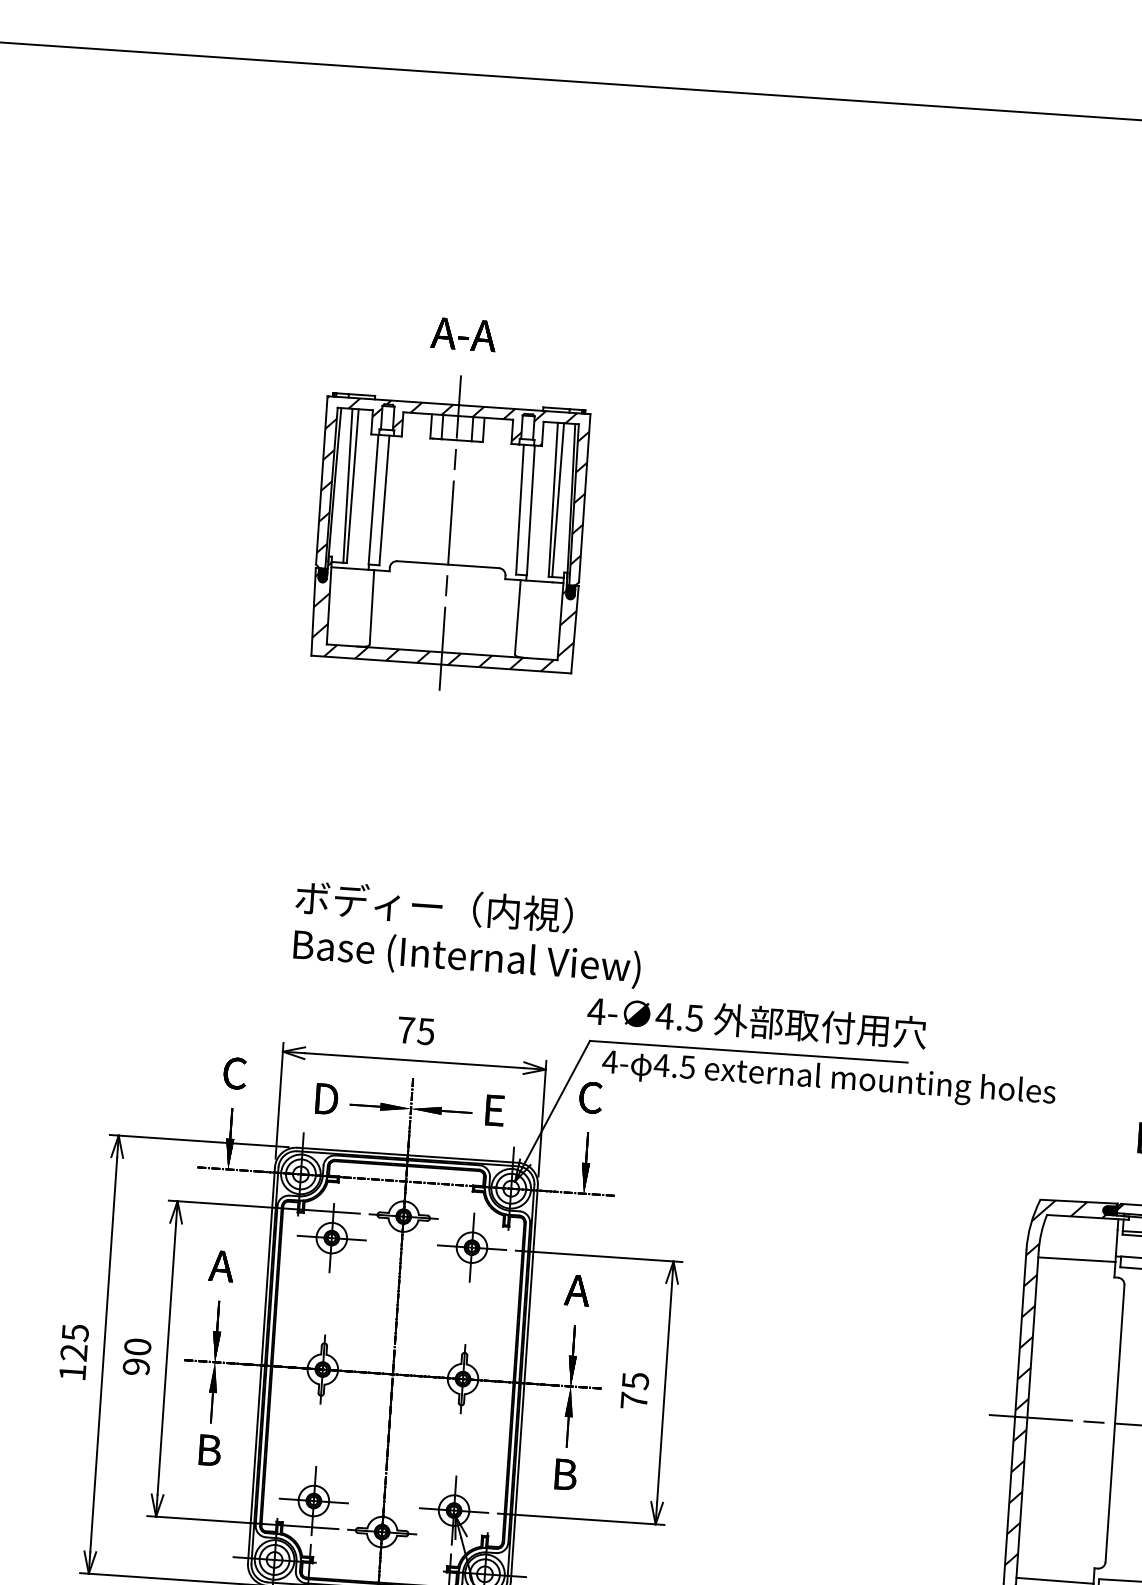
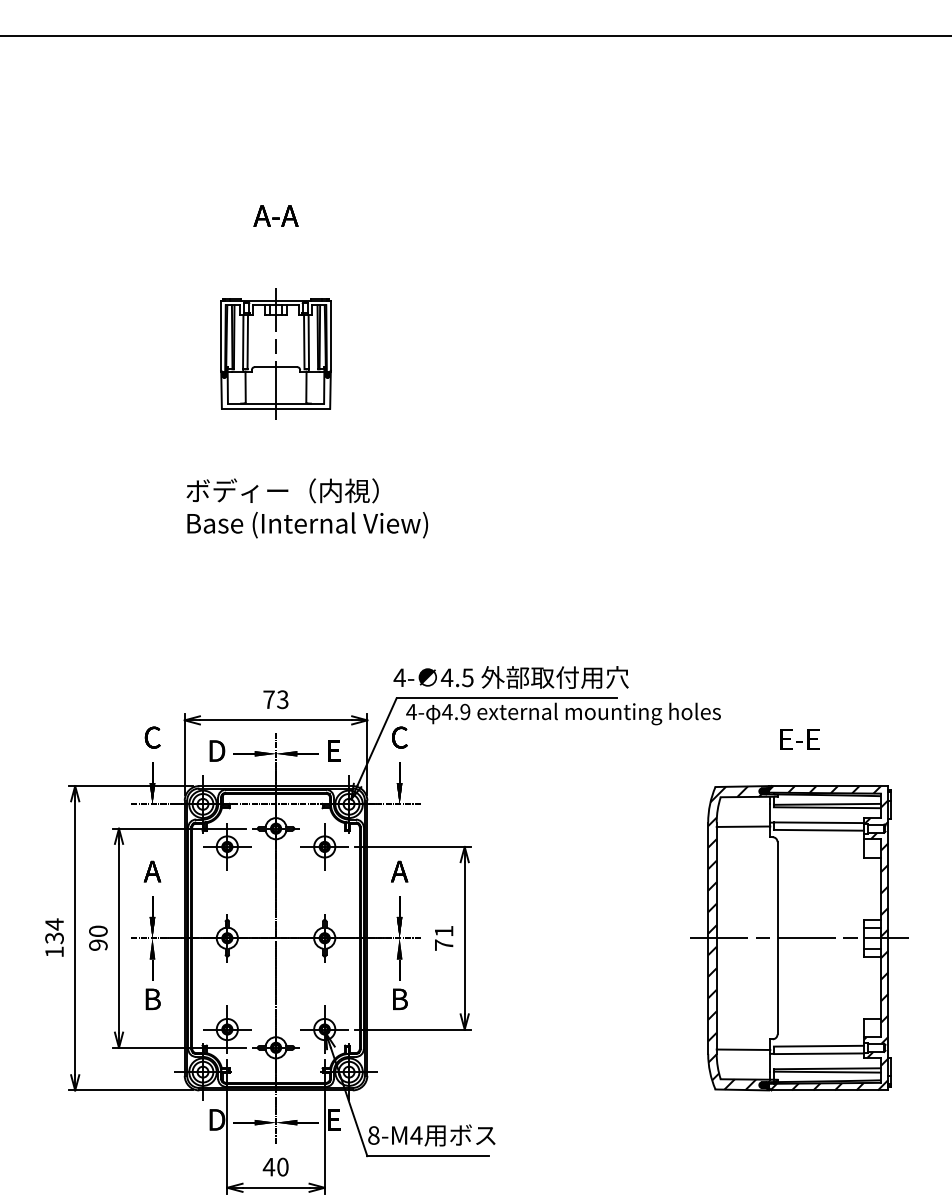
part: (449, 532) -> (275, 353), size x0.6
text: (466, 934) -> (306, 508), moved
text: (425, 1031) -> (282, 699), 75 -> 73
text: (687, 1066) -> (465, 711), 4.5 -> 4.9
text: (74, 1342) -> (54, 931), 125 -> 134
text: (636, 1381) -> (444, 931), 75 -> 71

